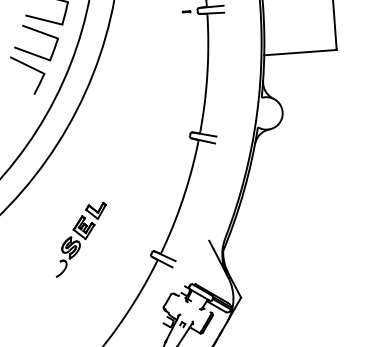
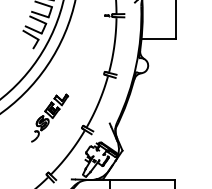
part: (82, 238) -> (50, 117), size x1.43

